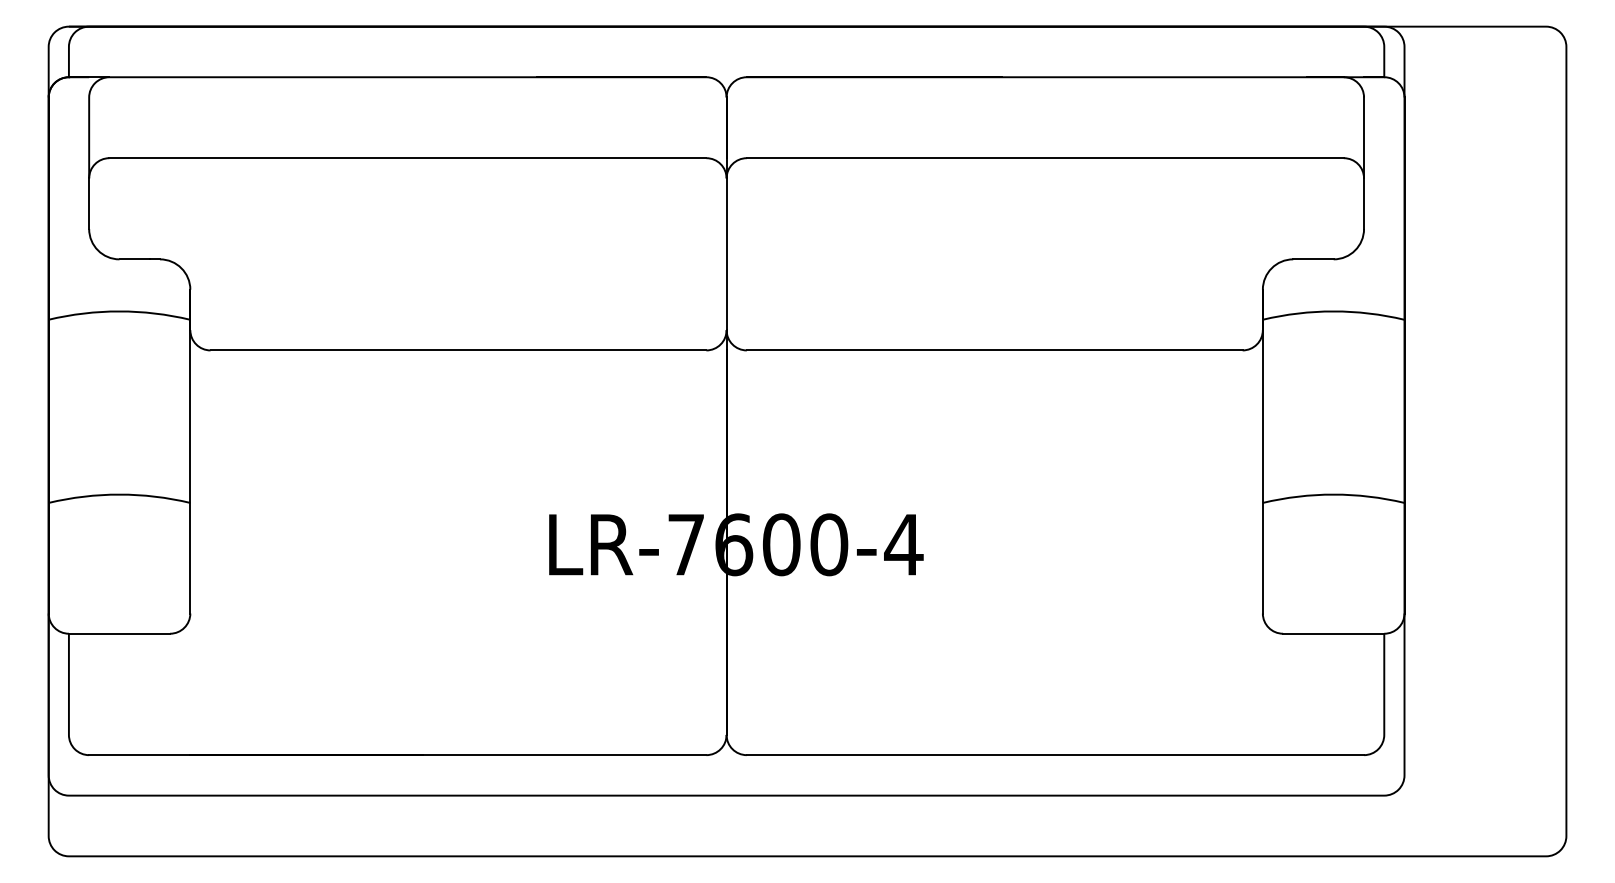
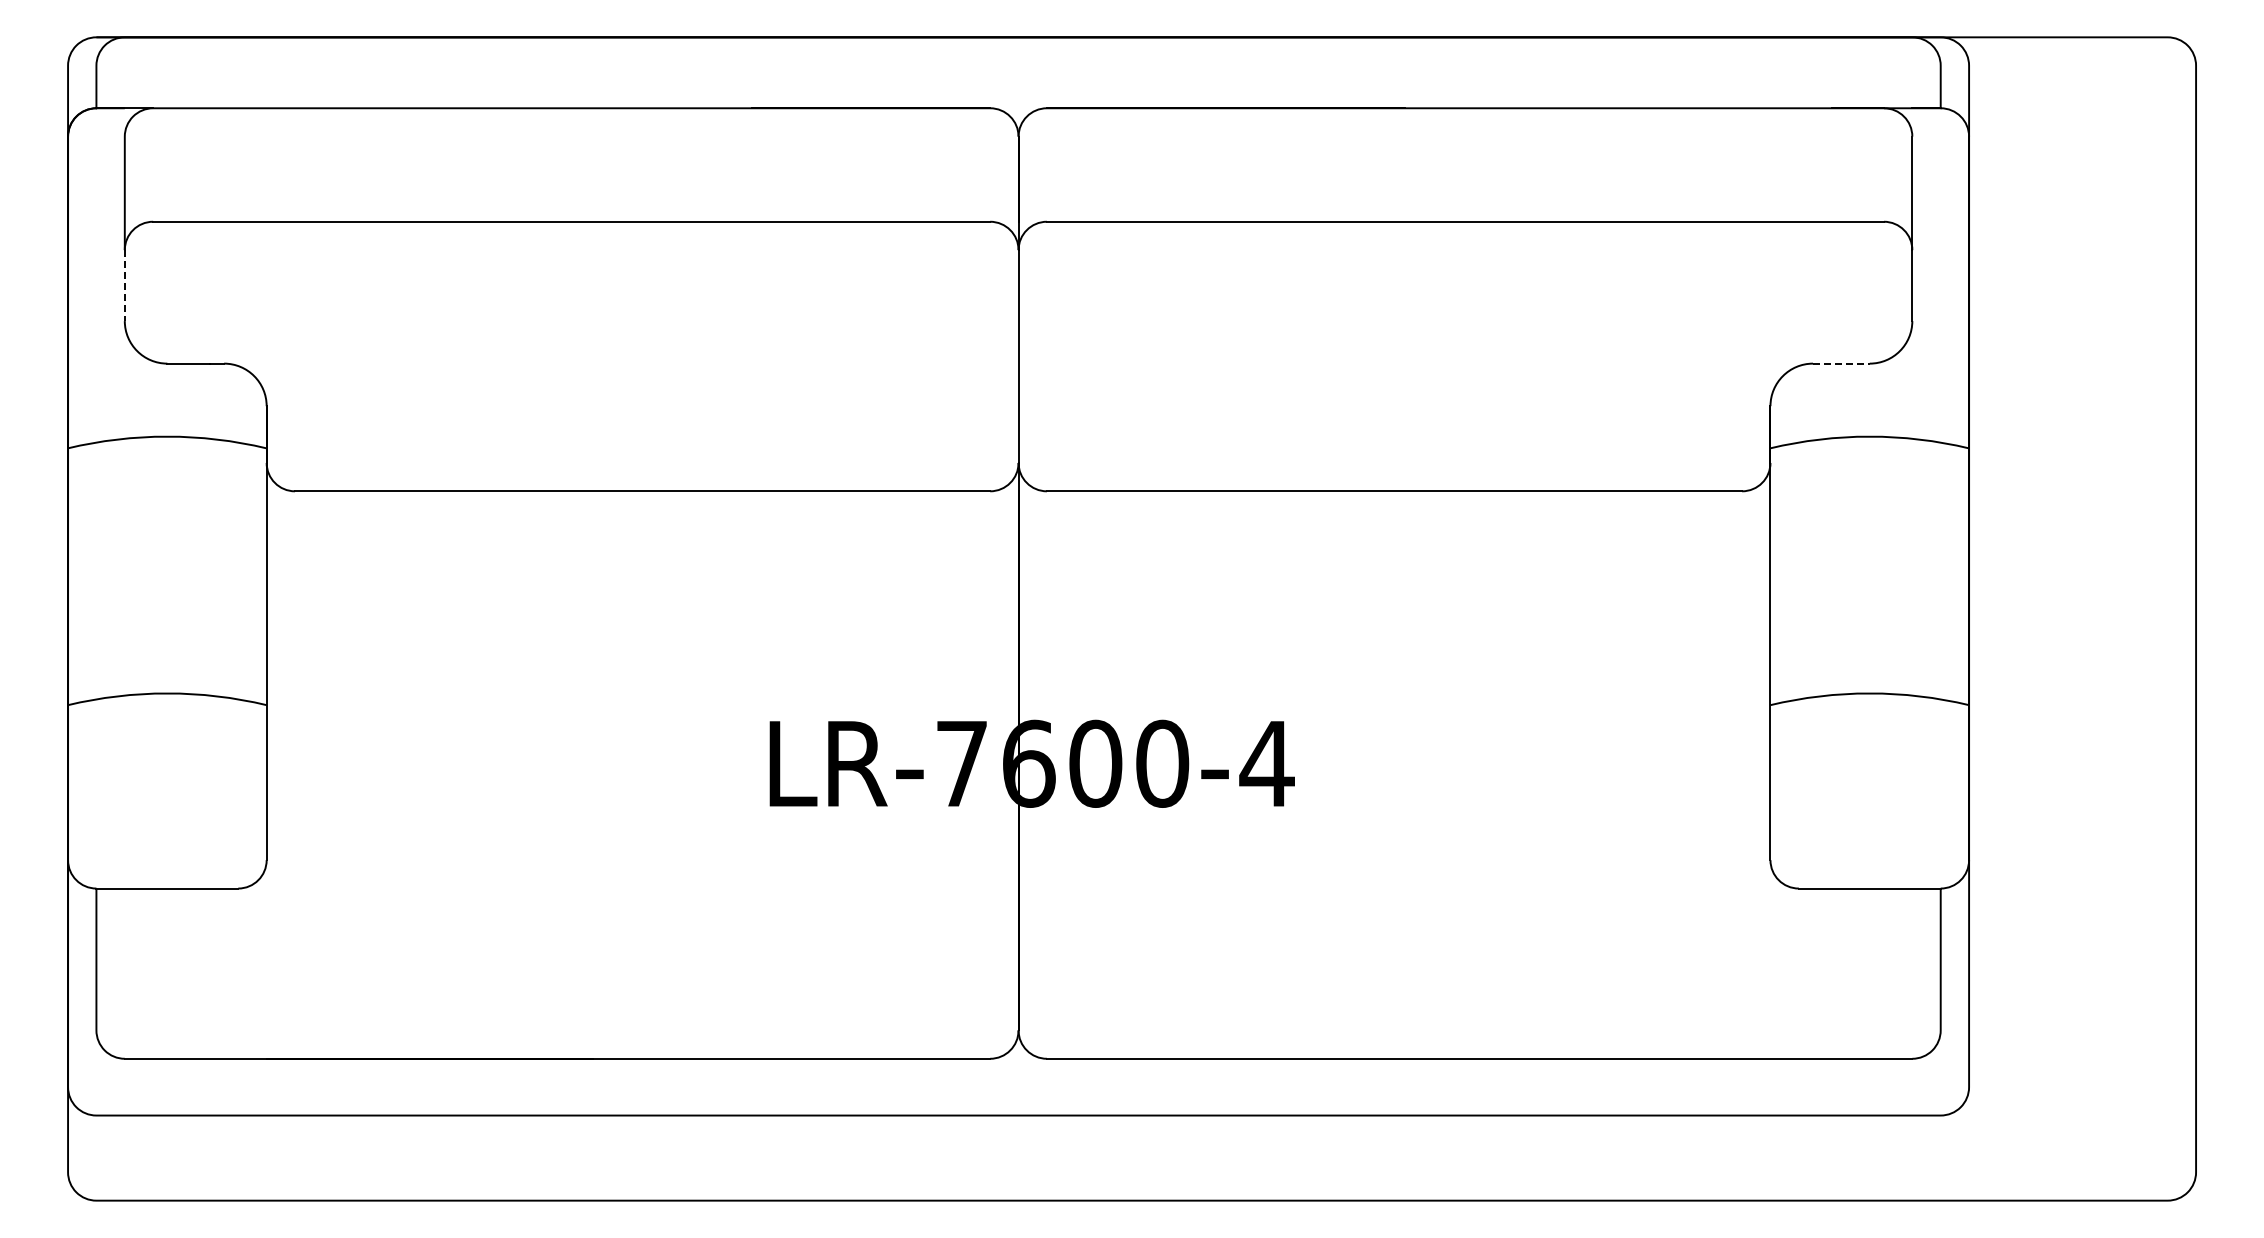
line: (88, 204) -> (124, 286), solid -> dashed
line: (1313, 259) -> (1841, 363), solid -> dashed

